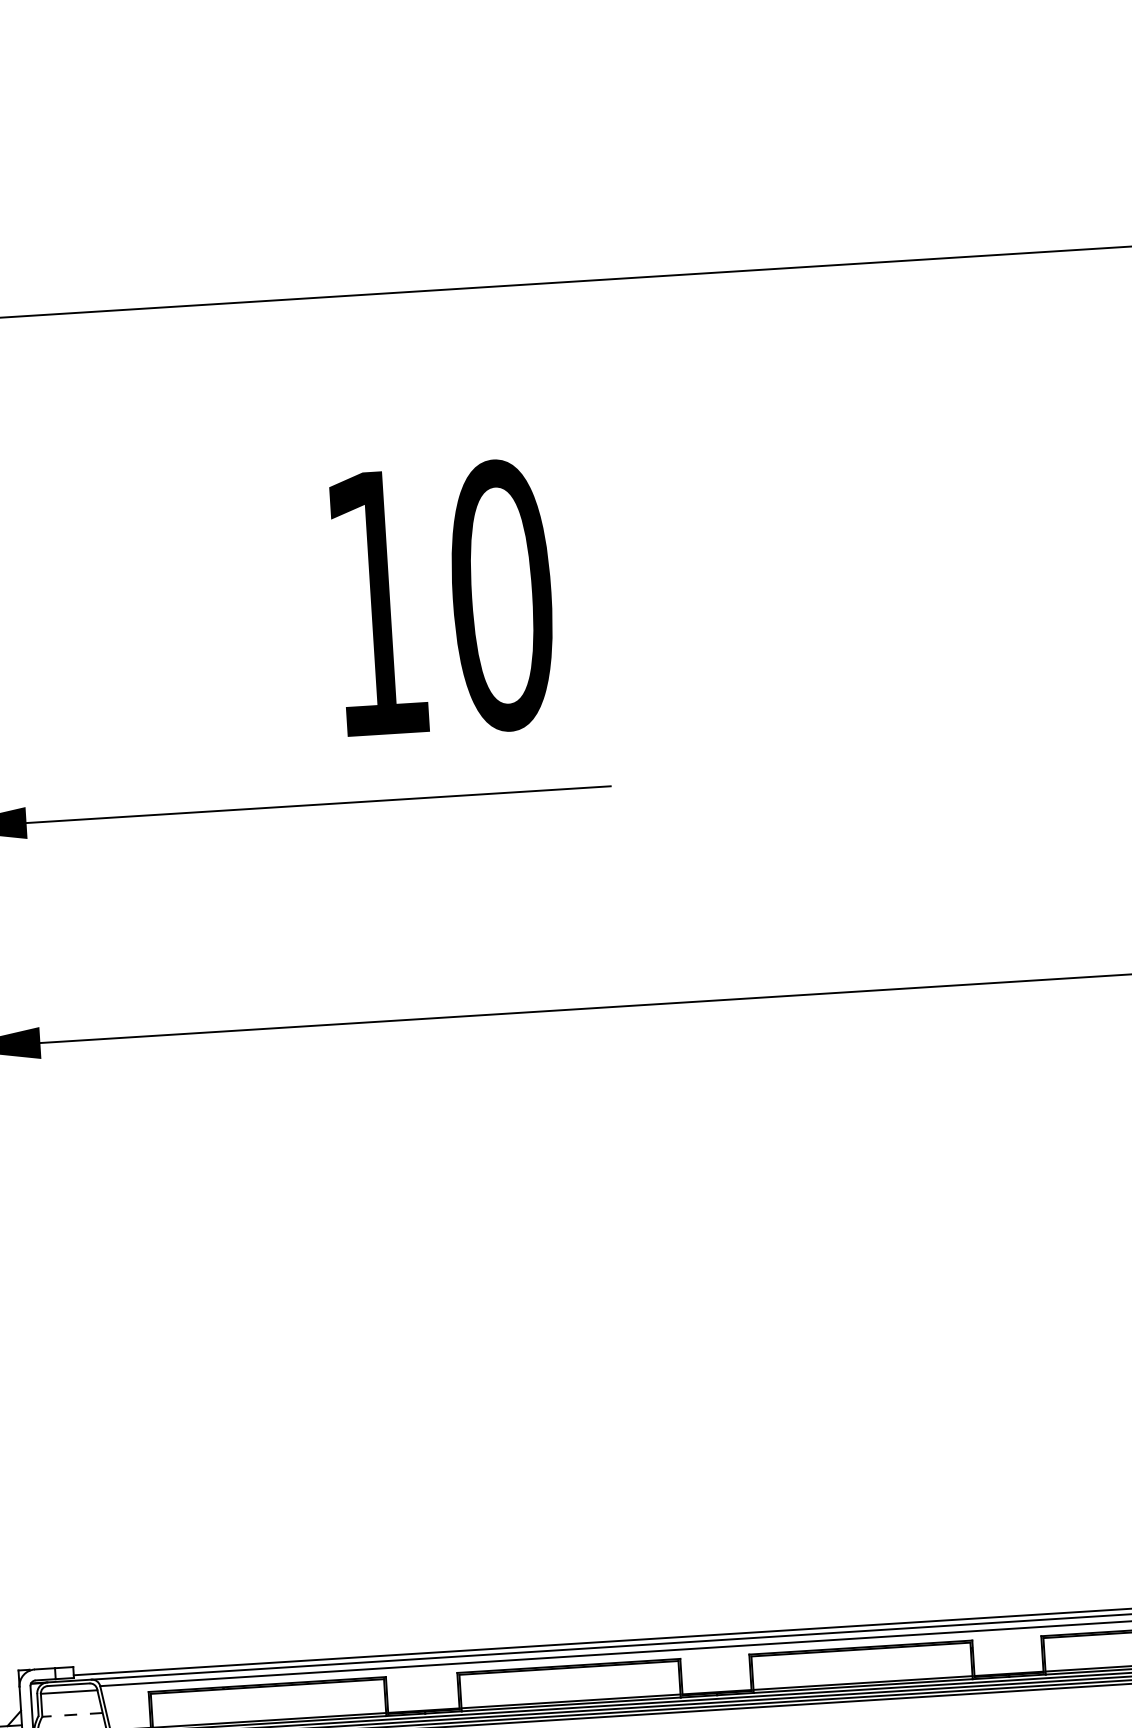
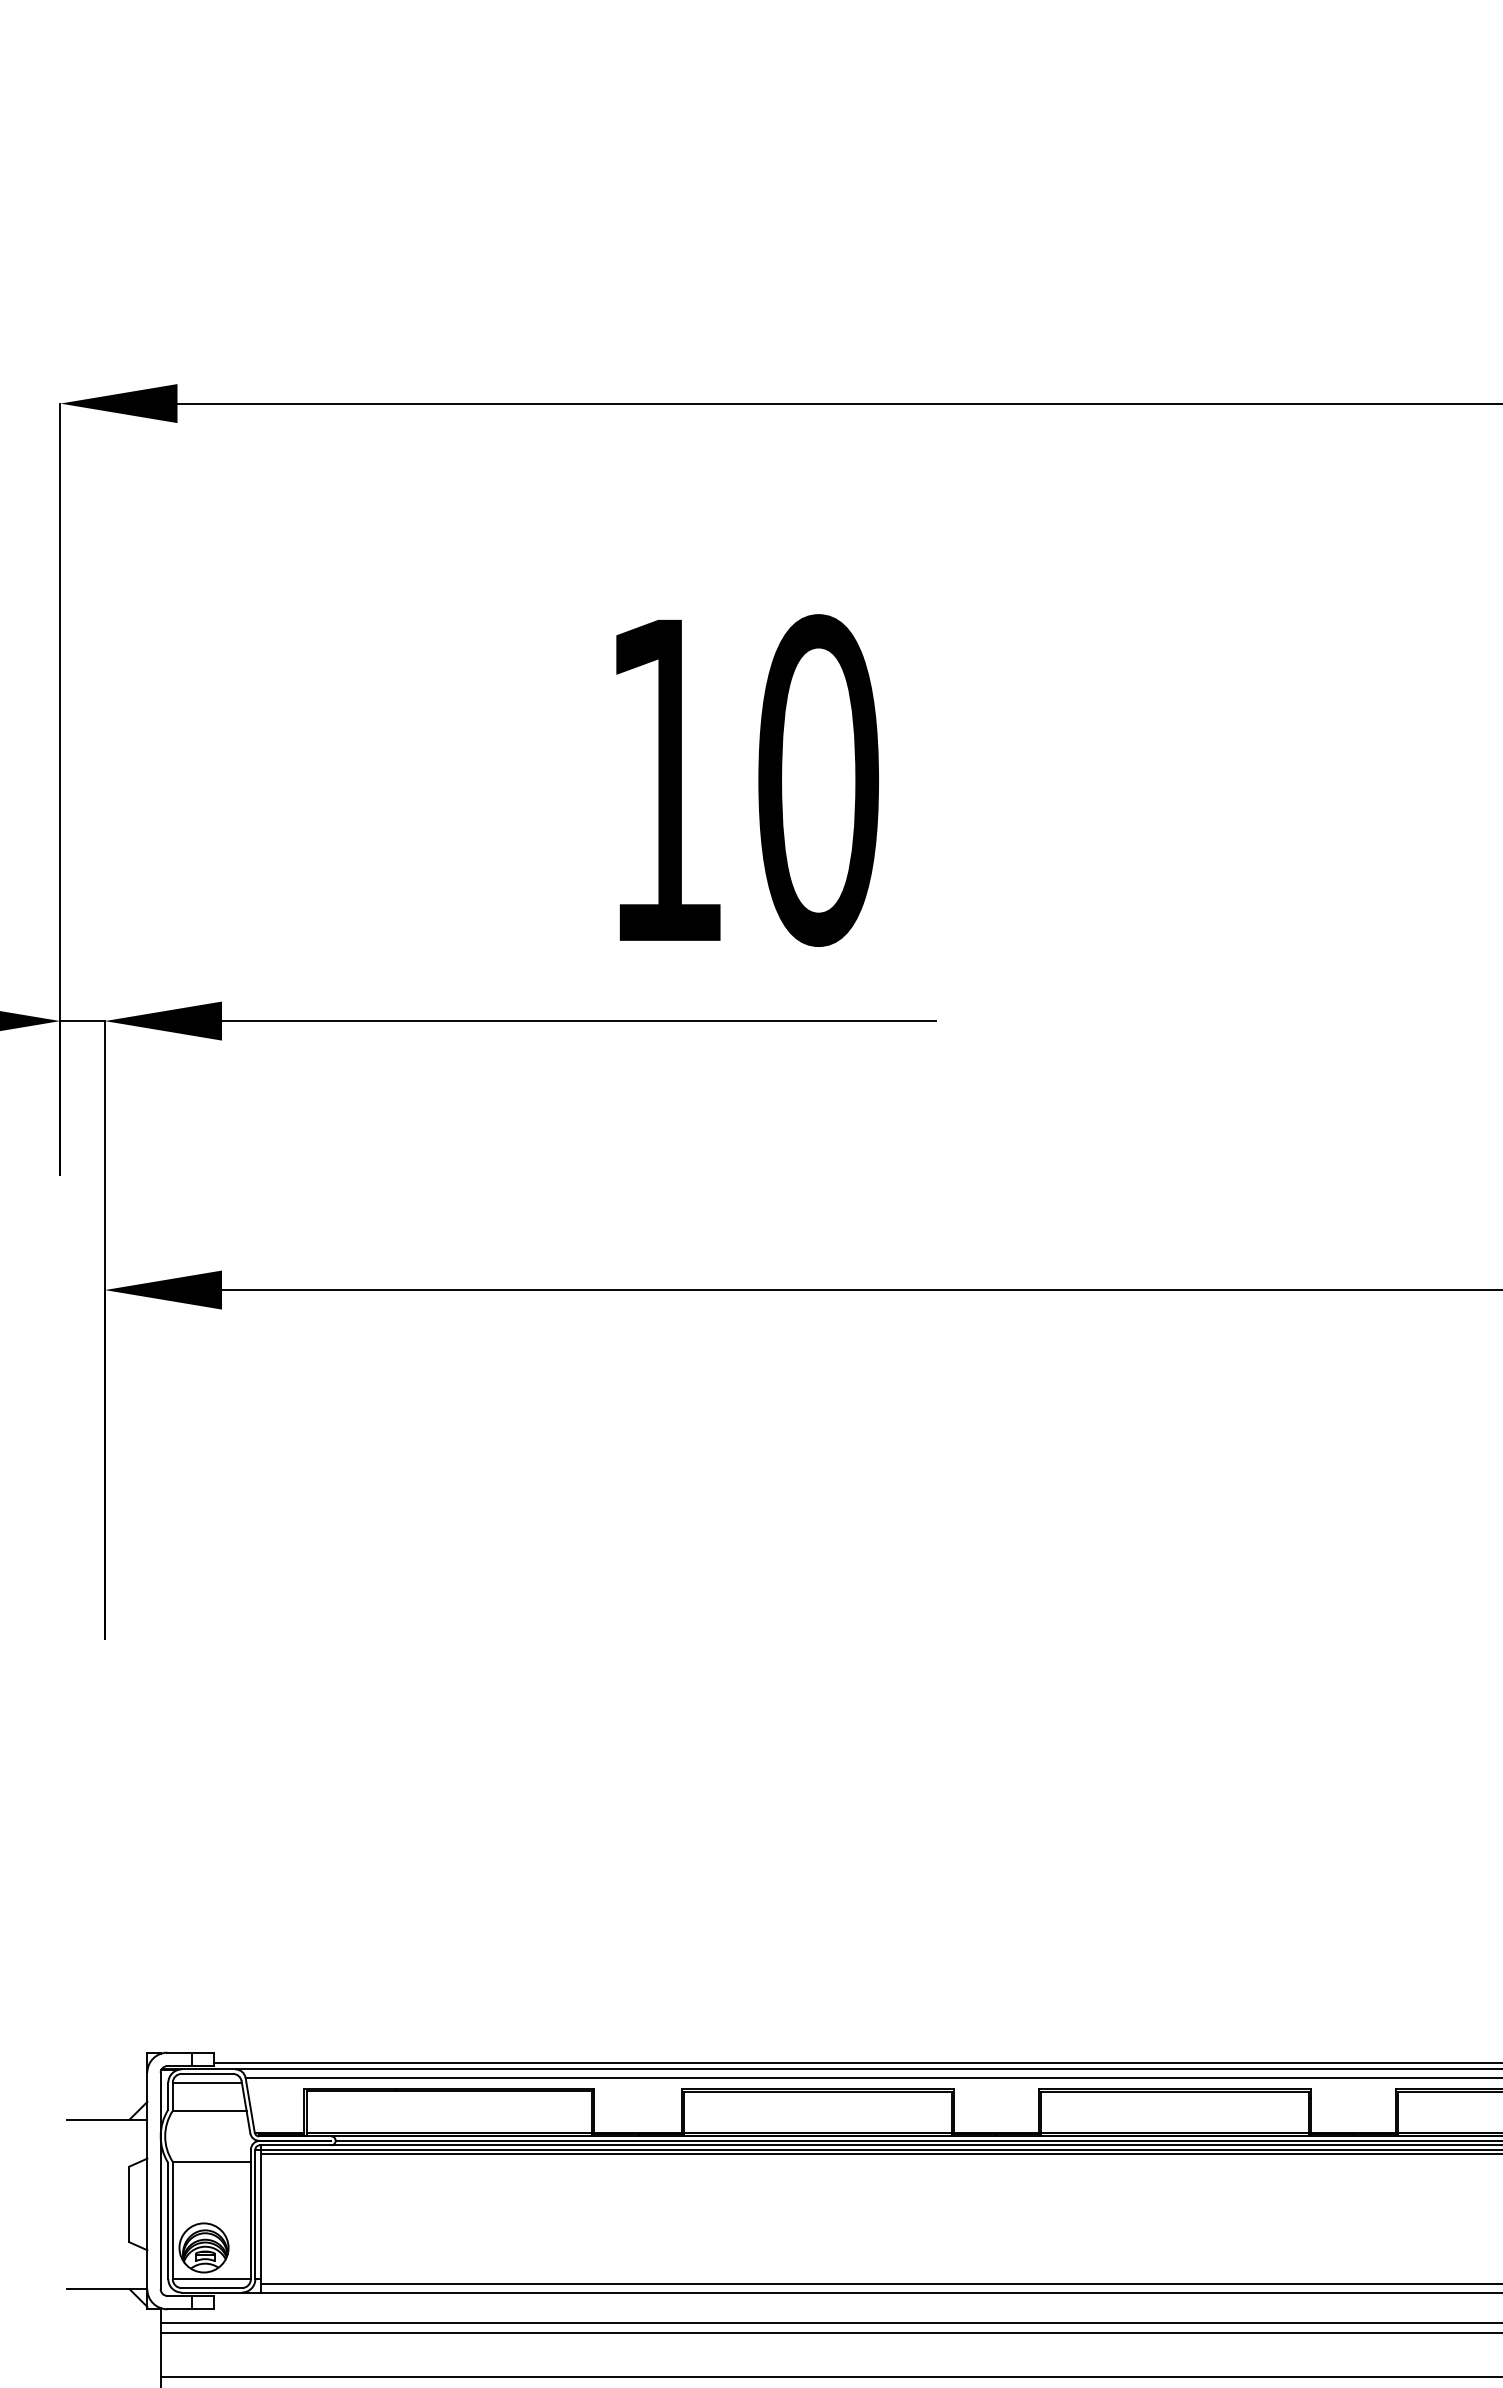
line: (72, 1714) -> (209, 2110), dashed -> solid

